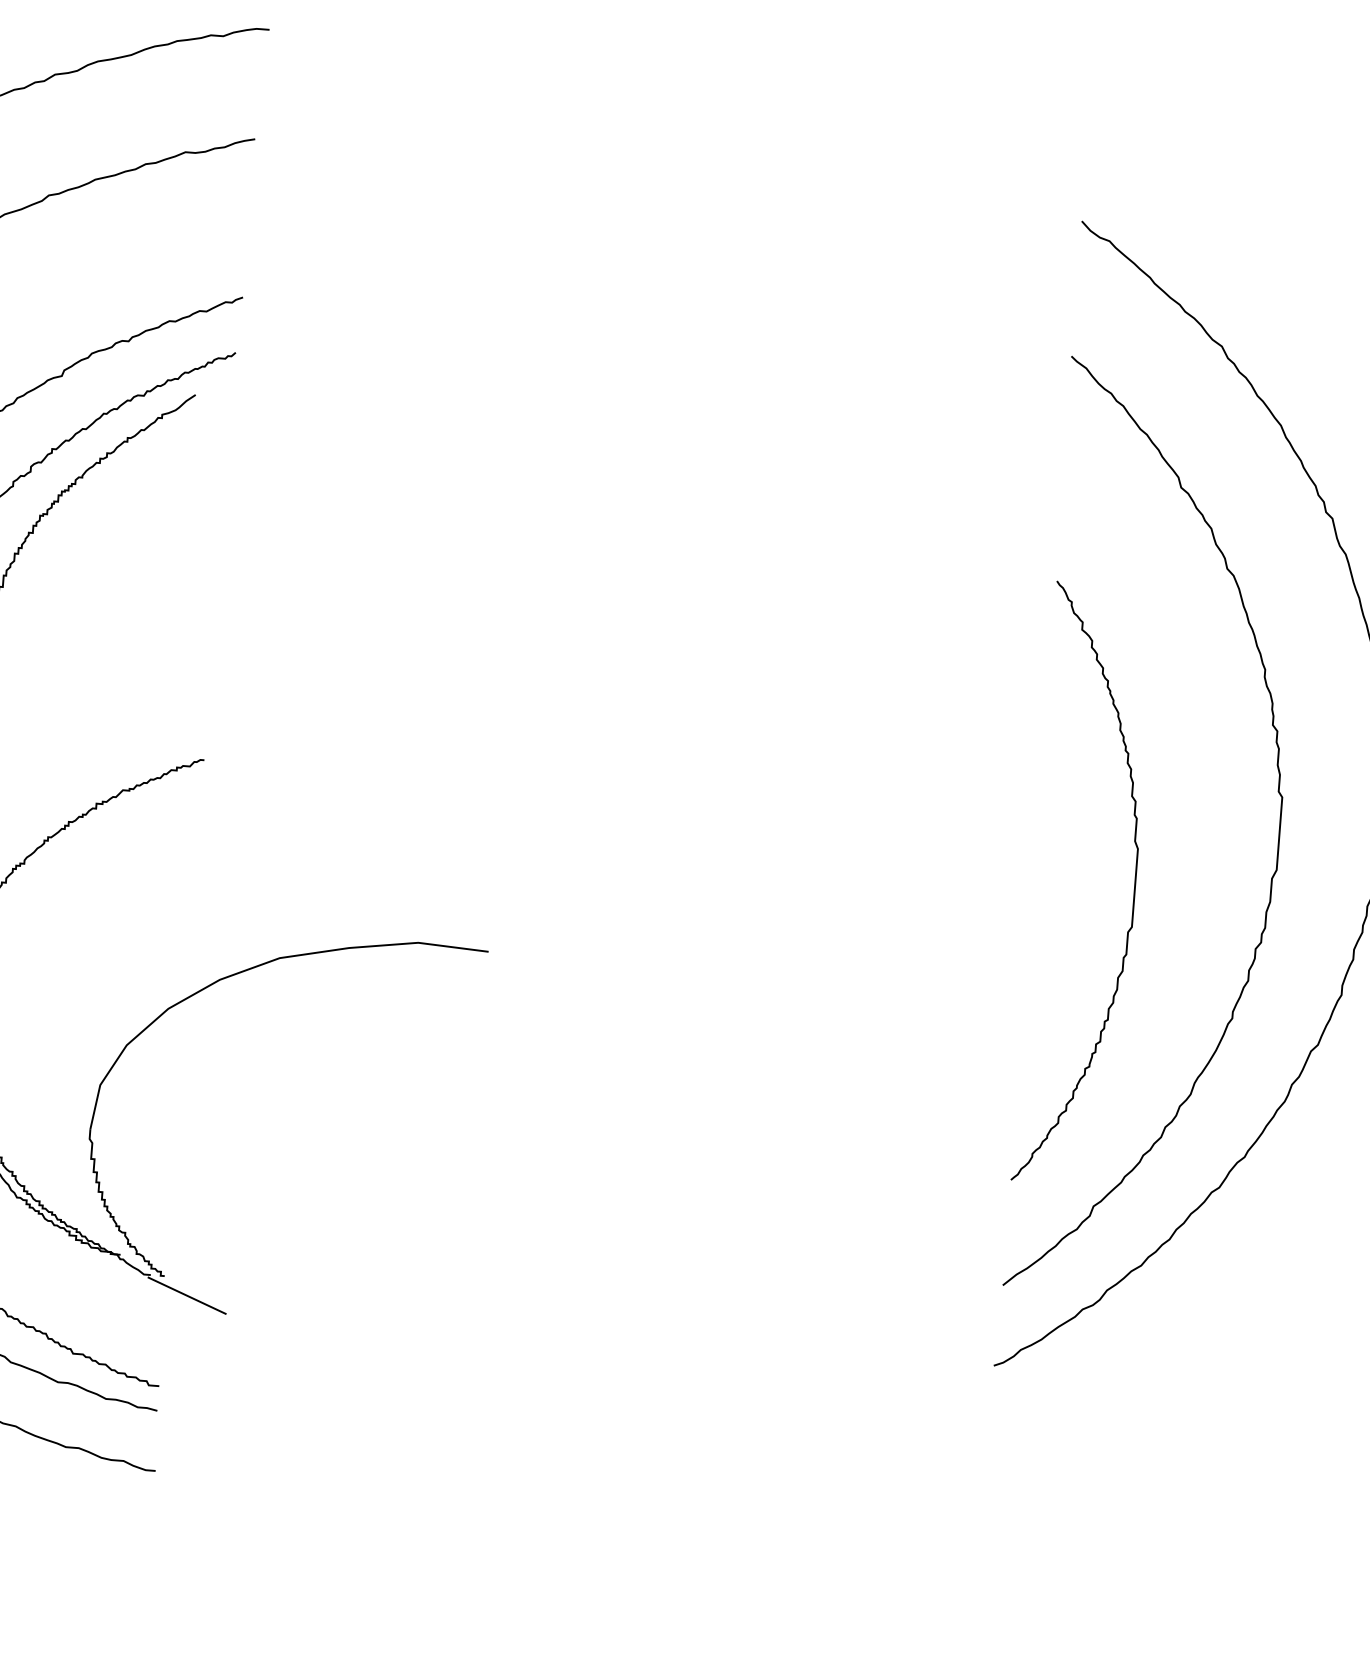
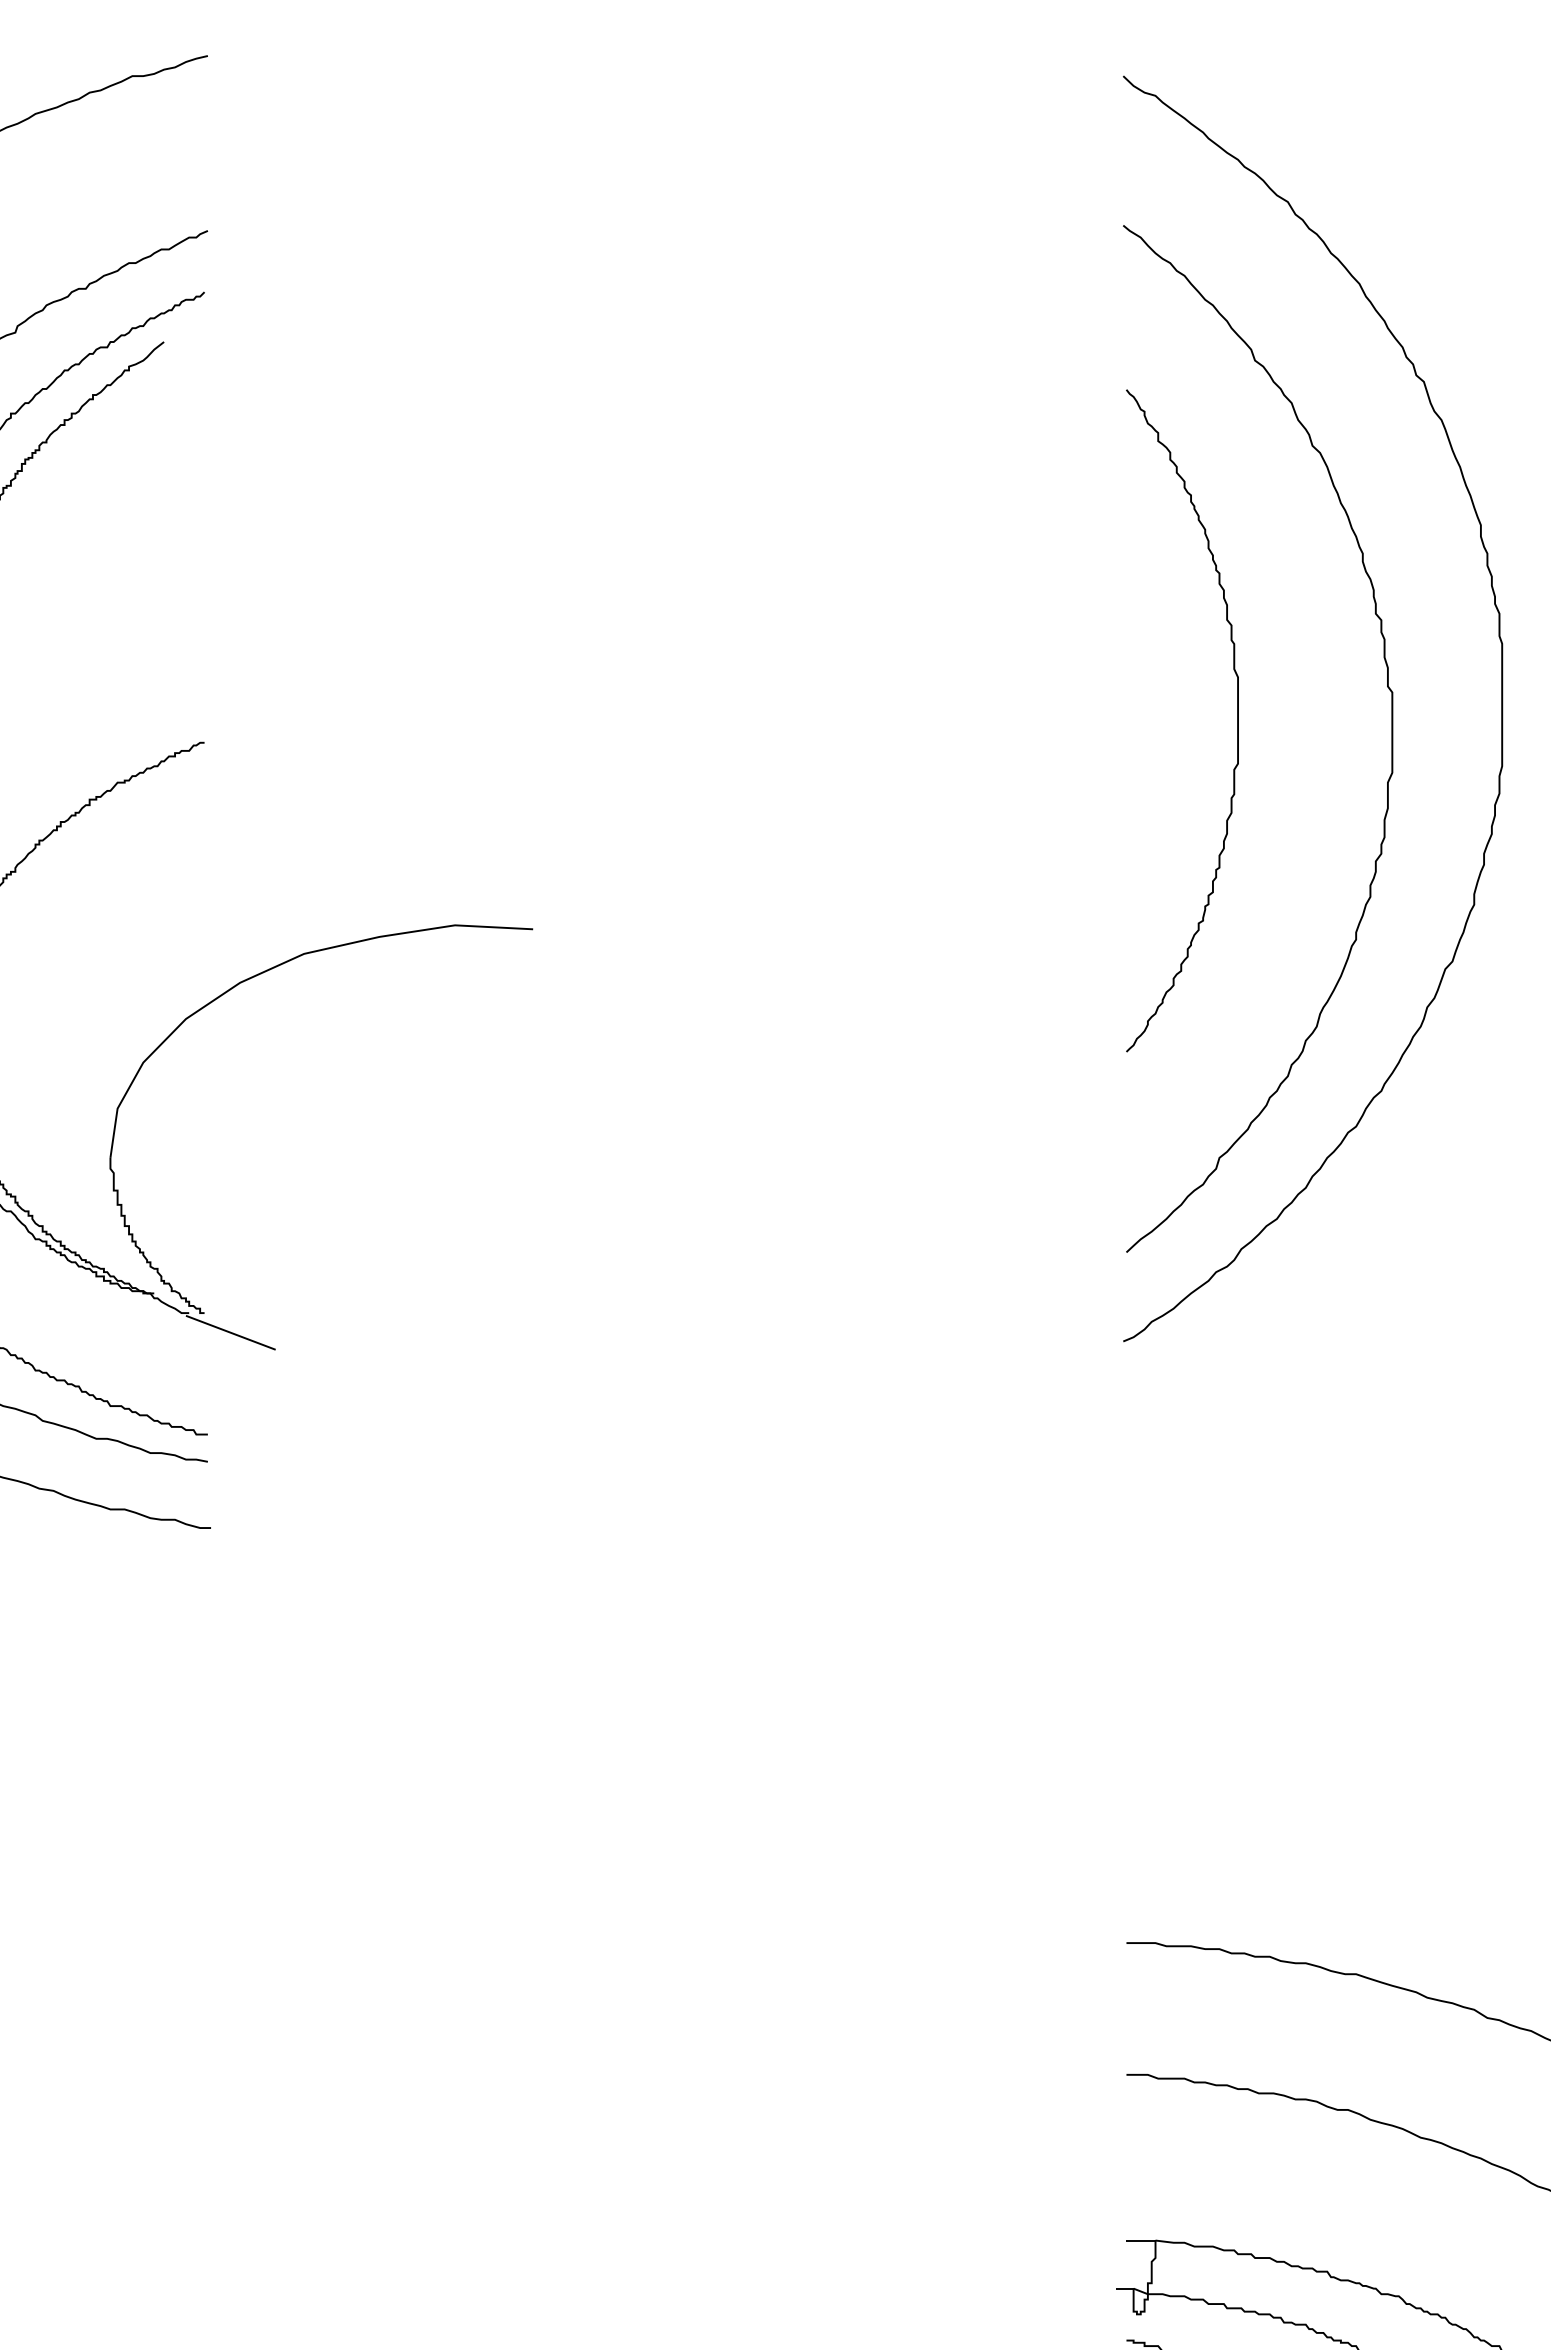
curve: (1134, 887) -> (1237, 720), moved

